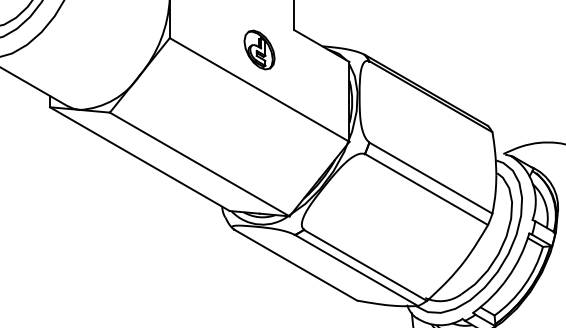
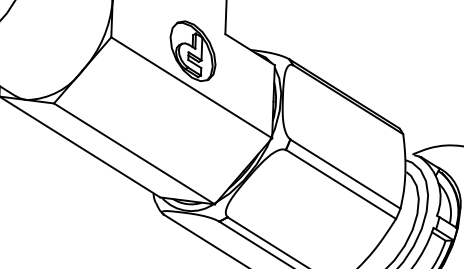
part: (259, 49) -> (192, 50), size x1.67

